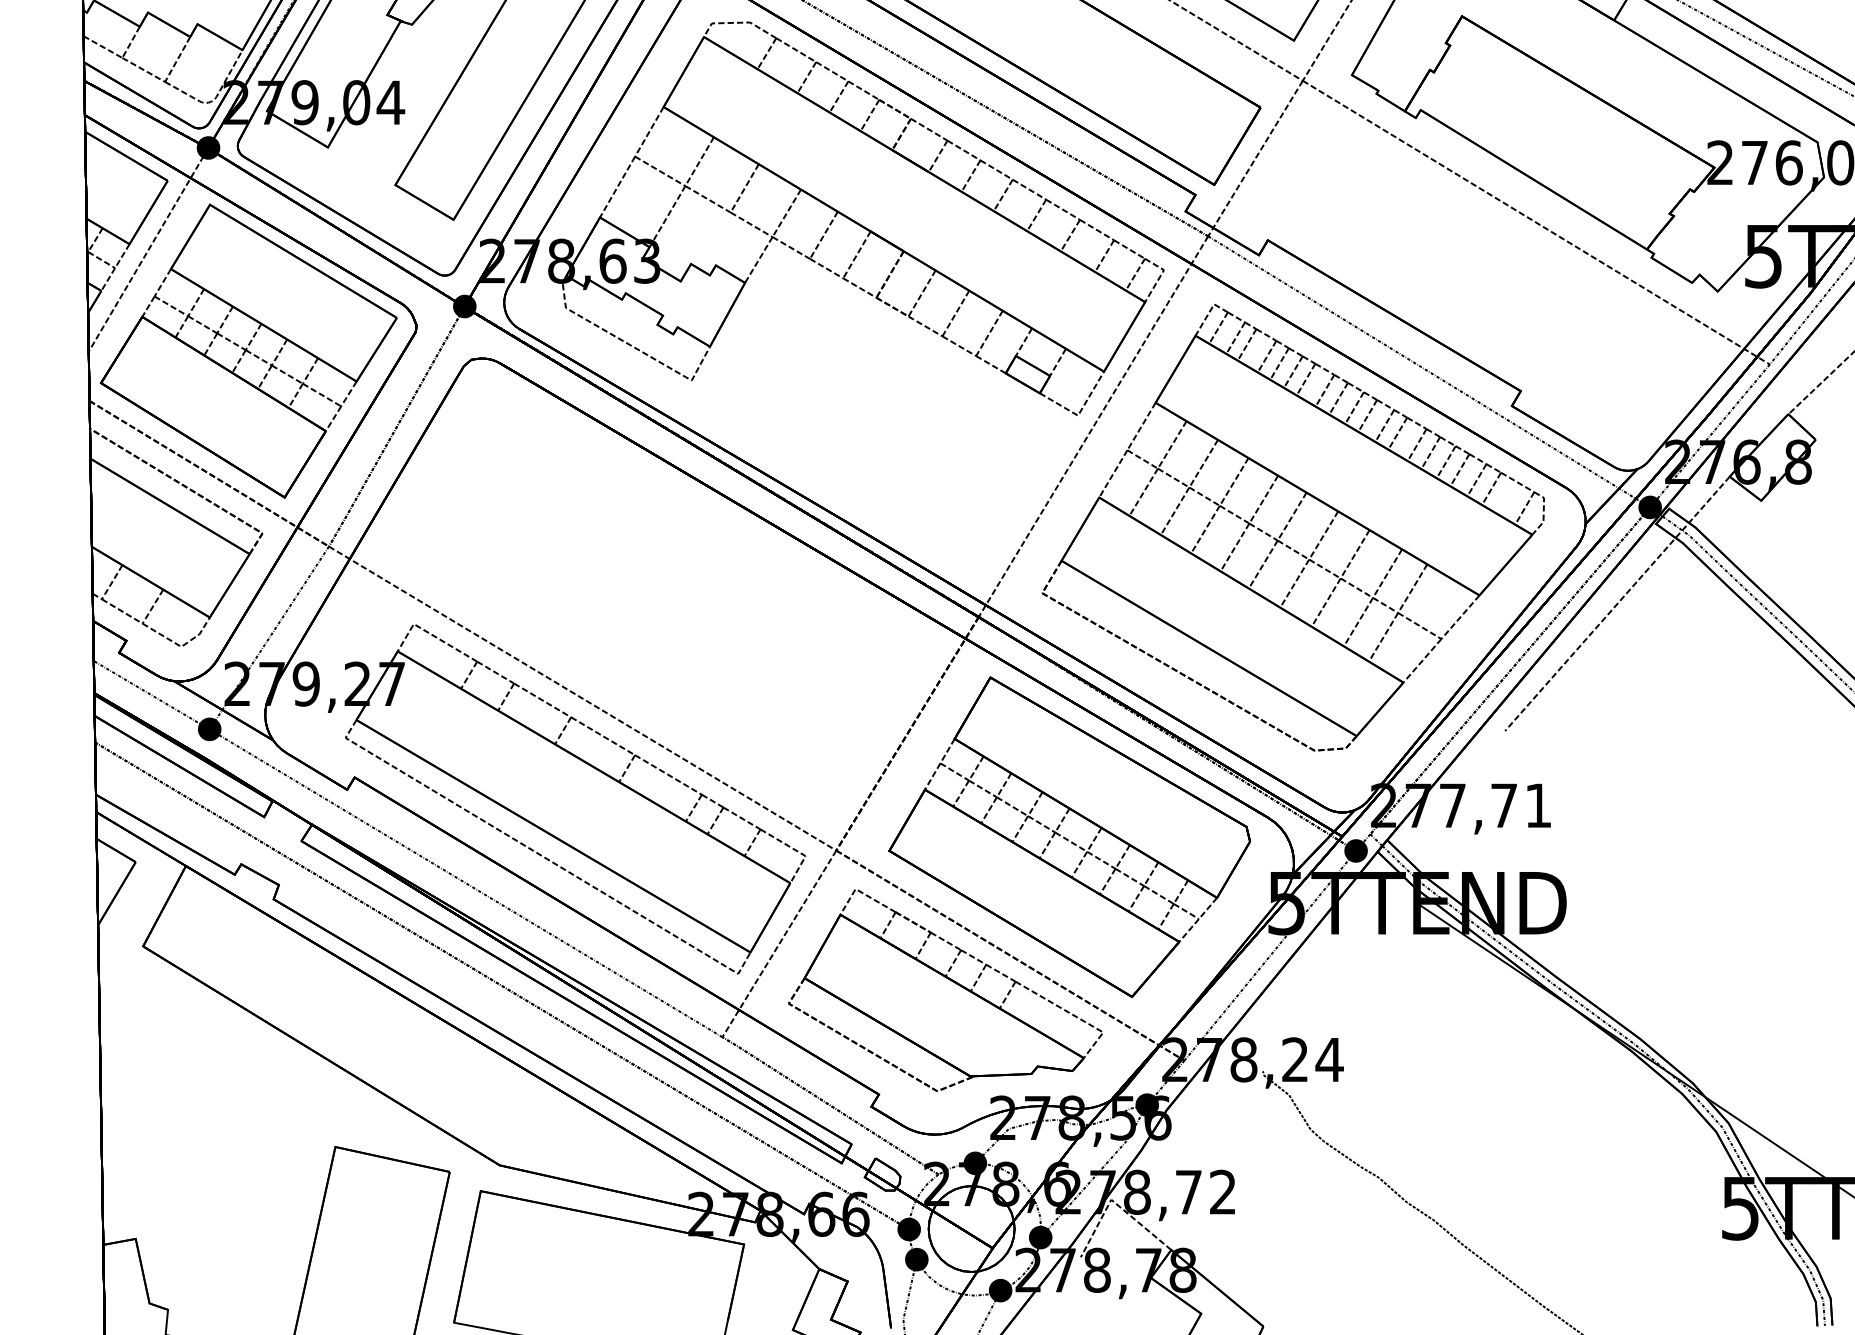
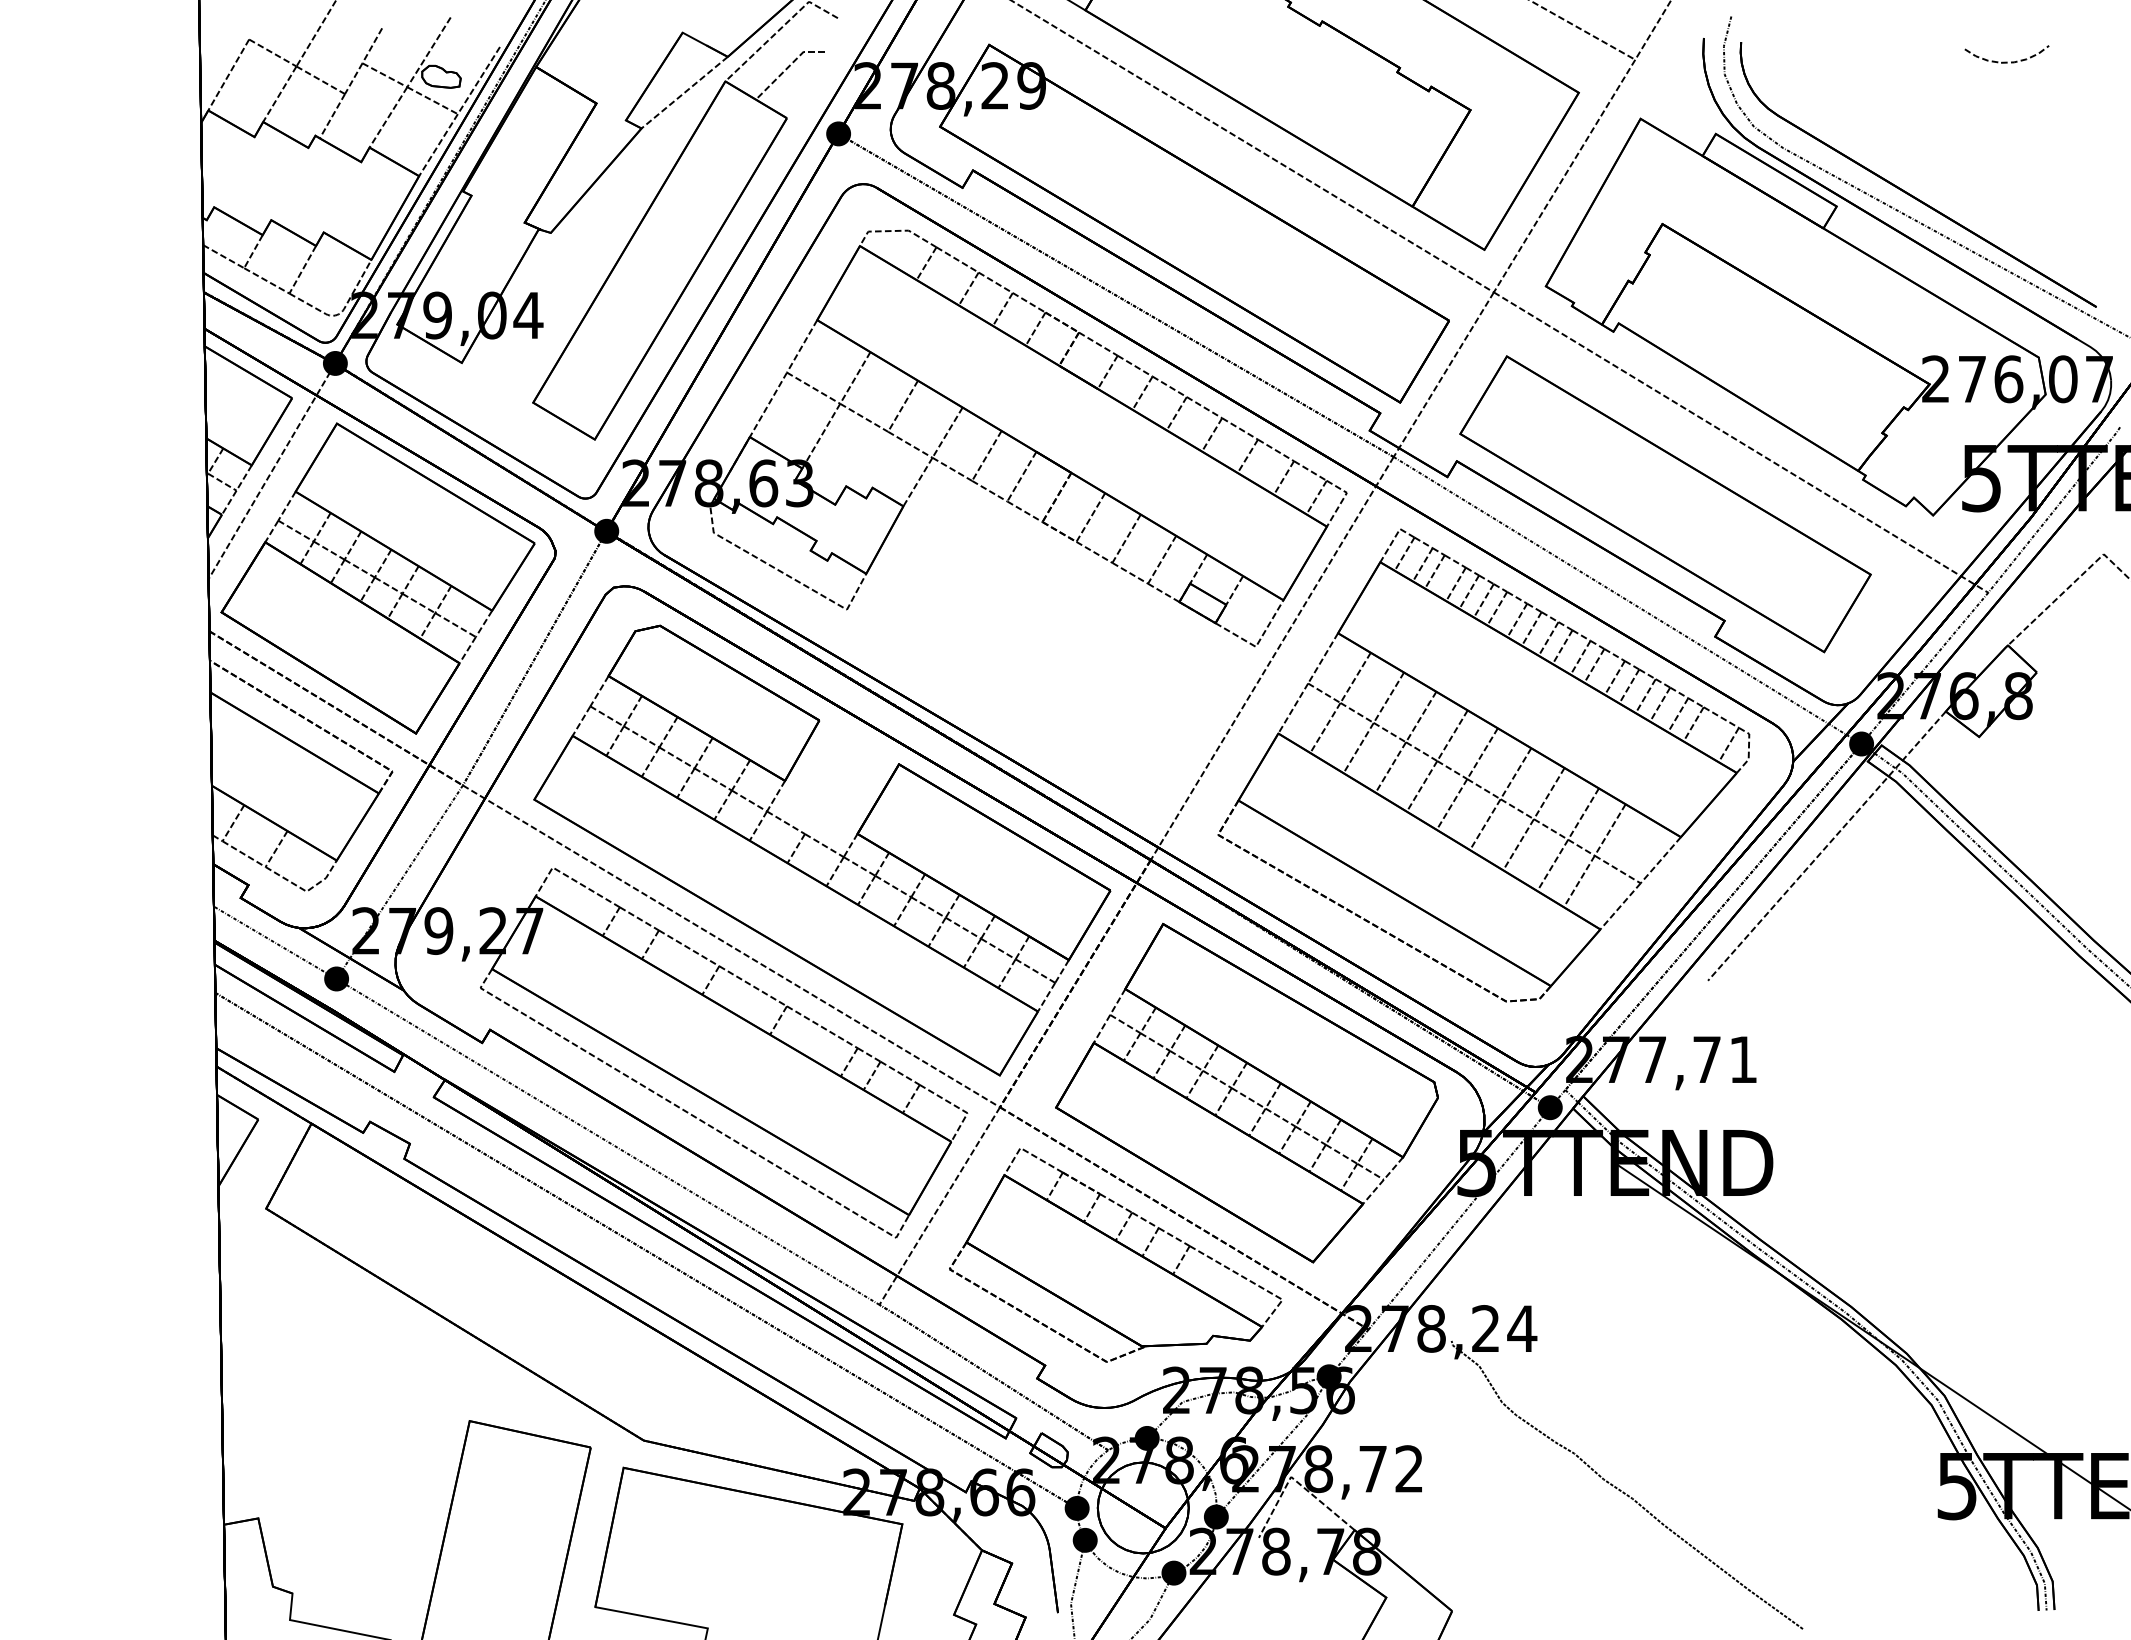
part: (1464, 281) -> (1665, 504), added
part: (668, 608) -> (822, 850), added

